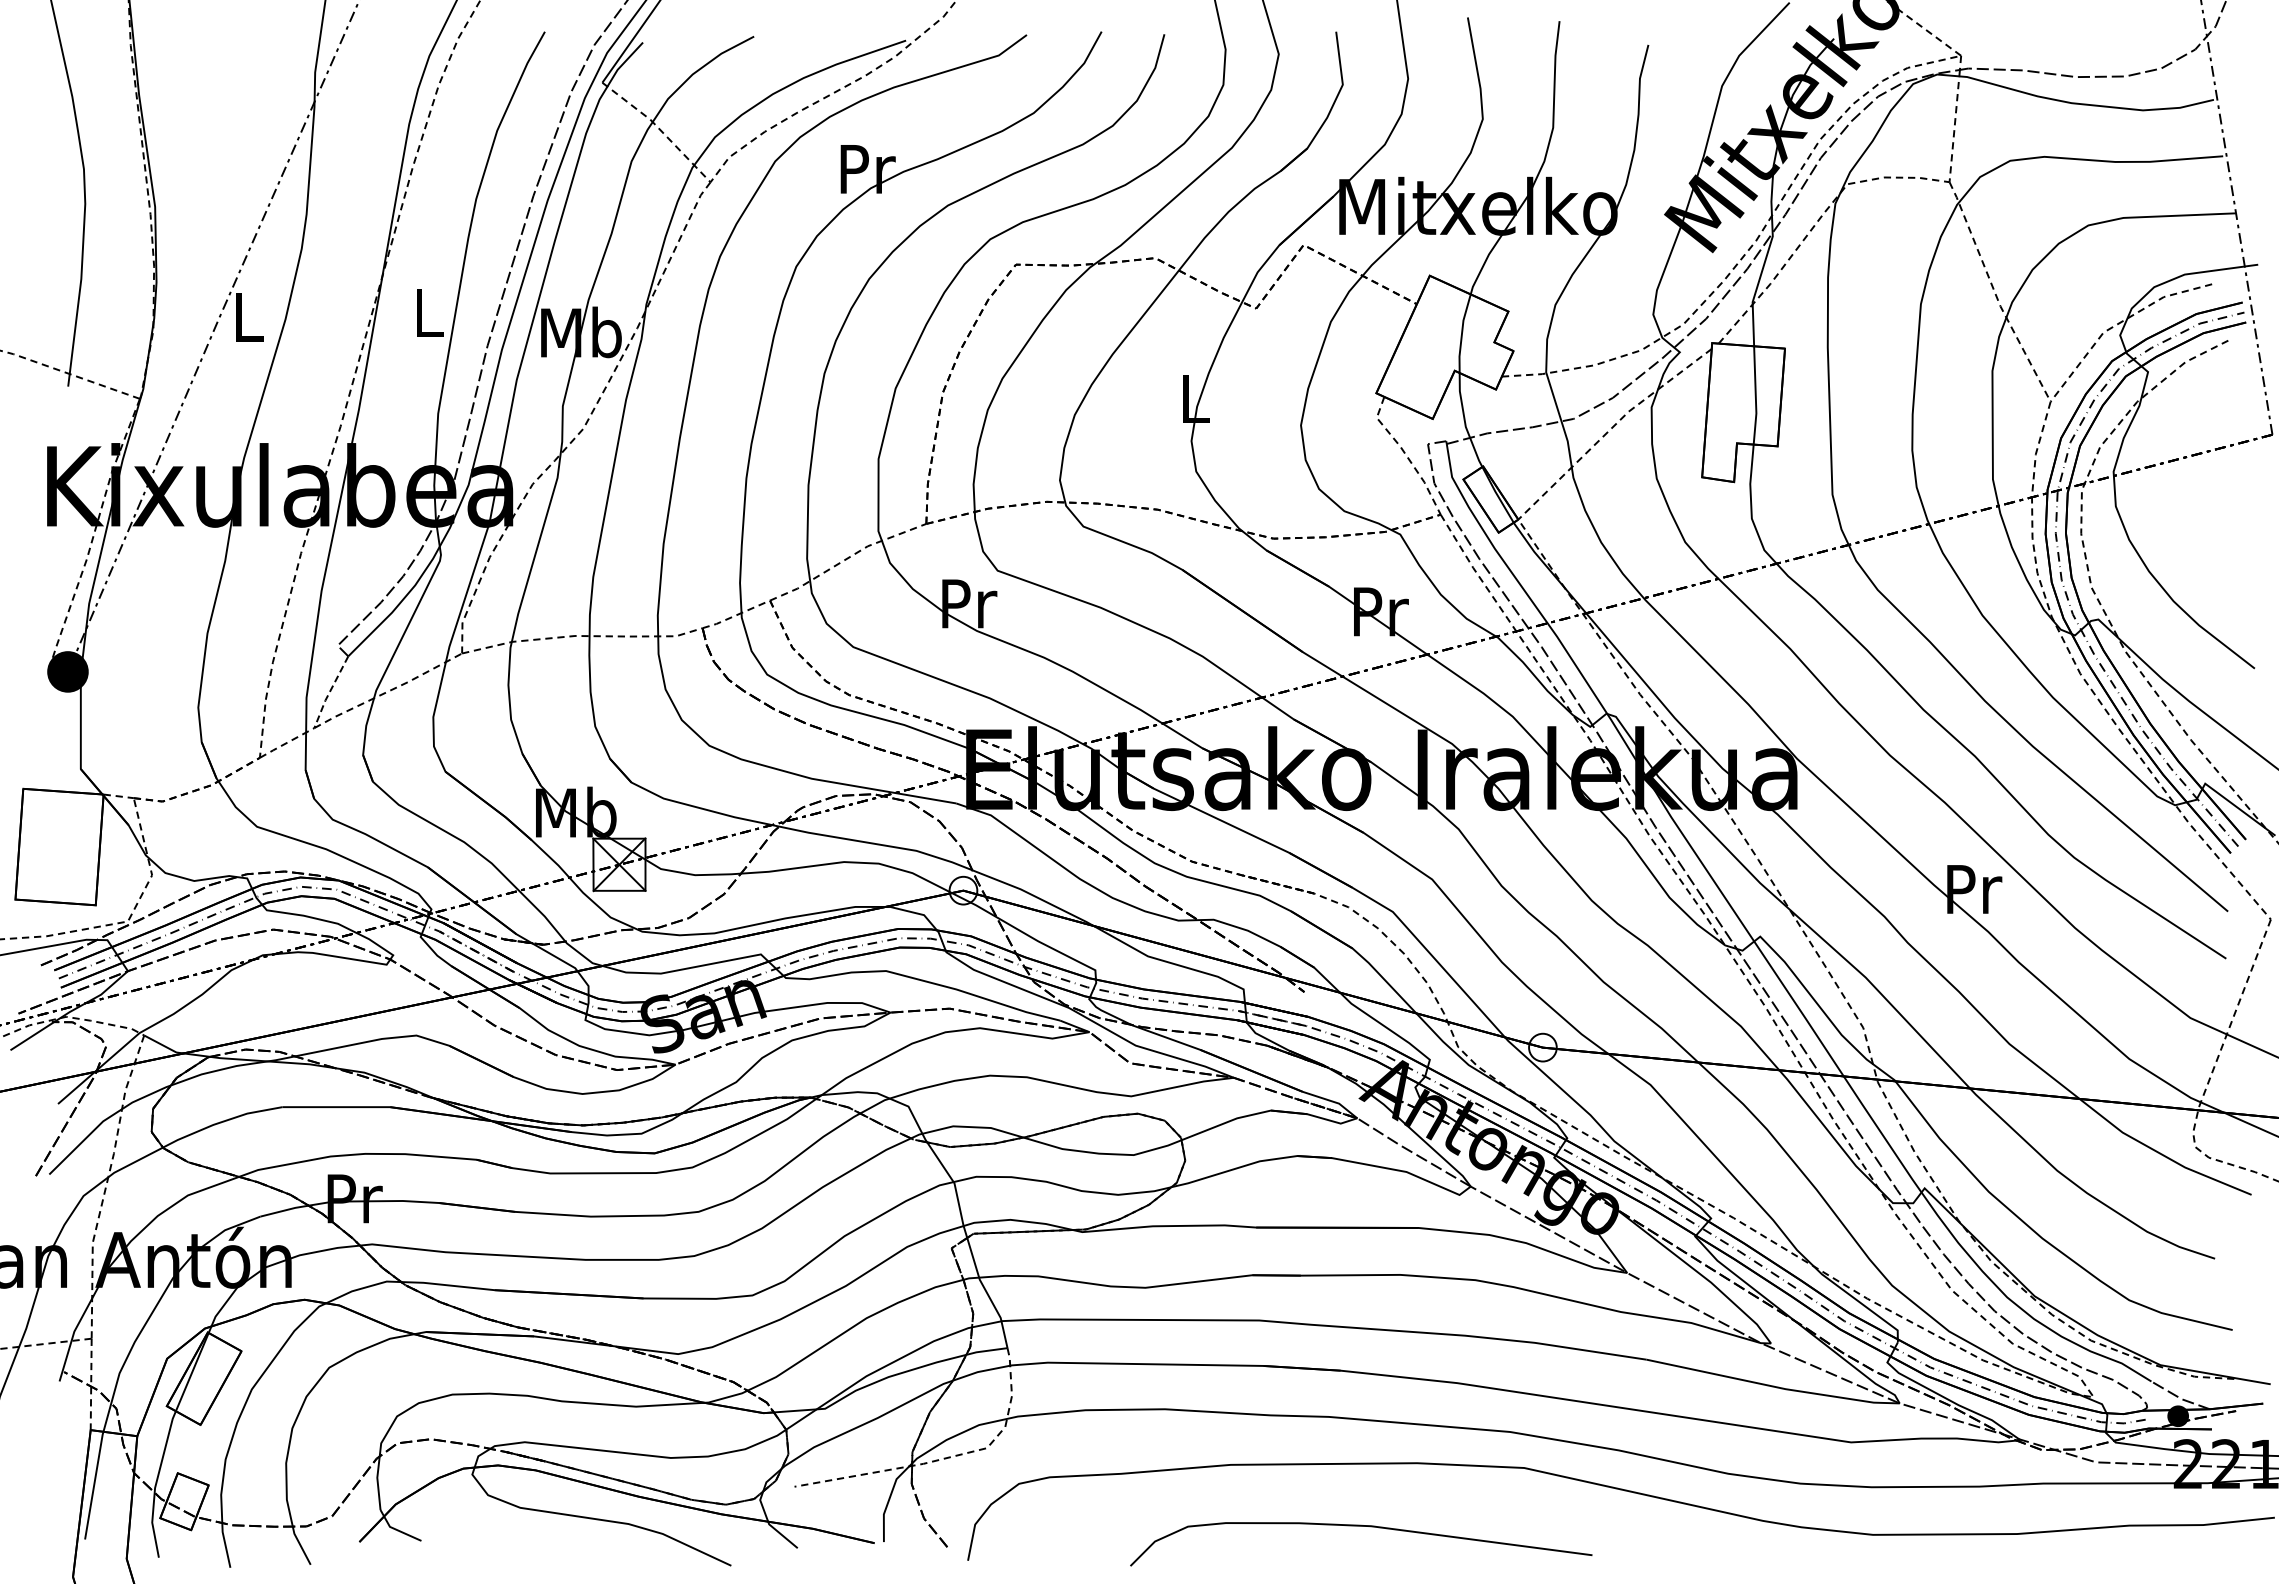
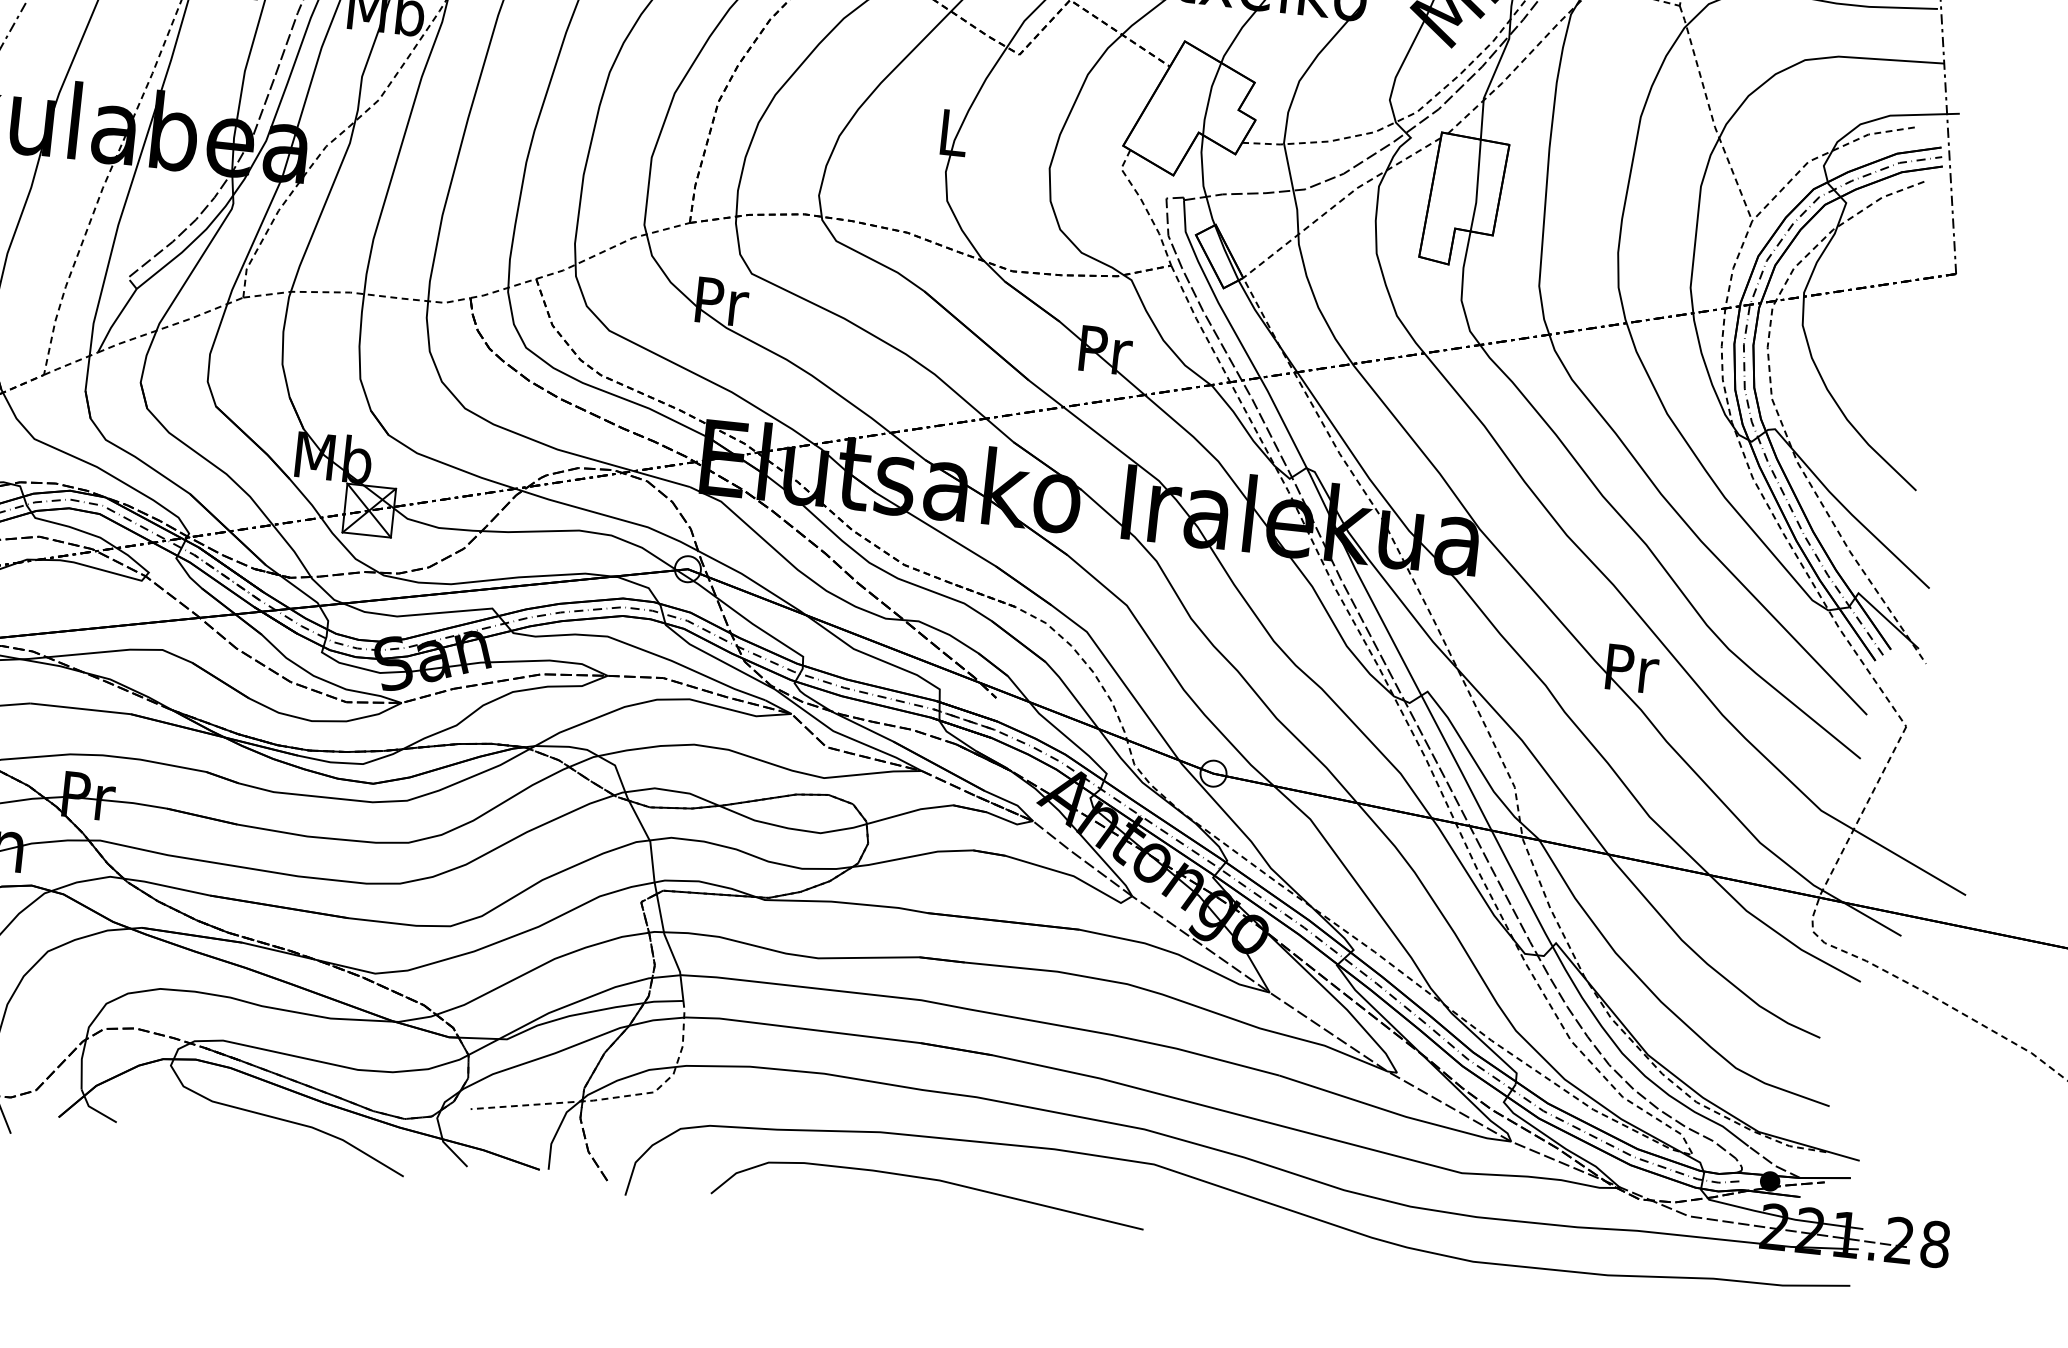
line: (329, 692) -> (115, 320), dashed -> solid
curve: (1361, 1526) -> (930, 1179), moved

